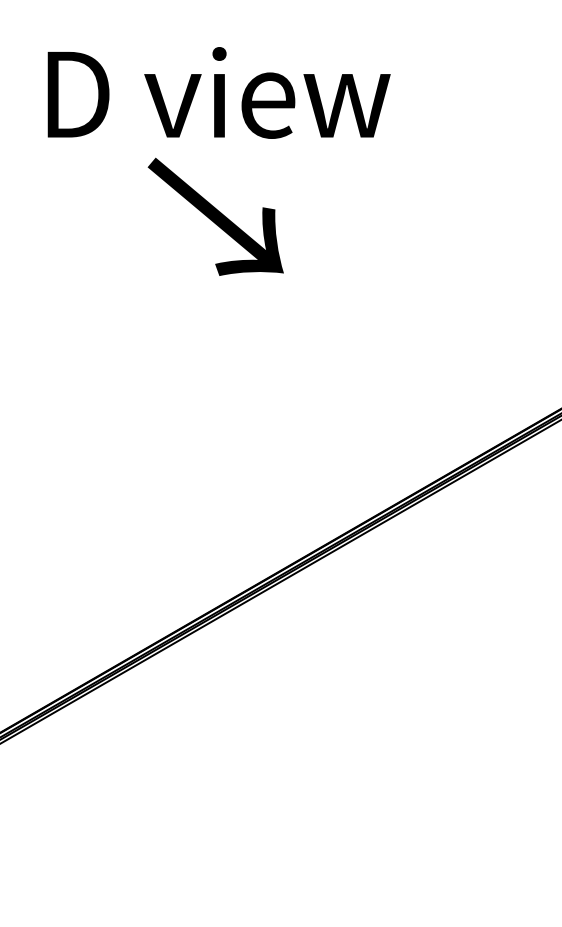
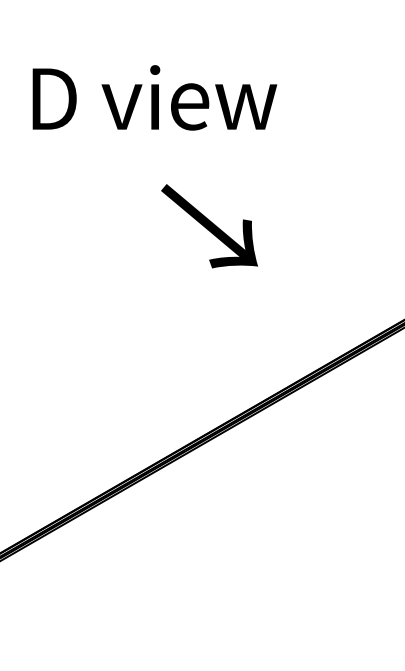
text: (215, 217) -> (209, 226), moved

